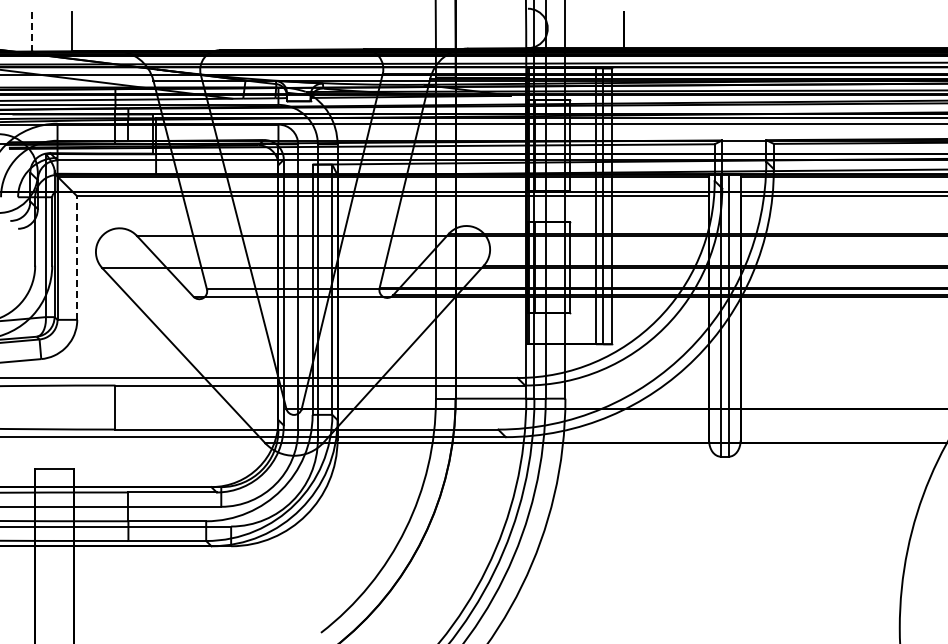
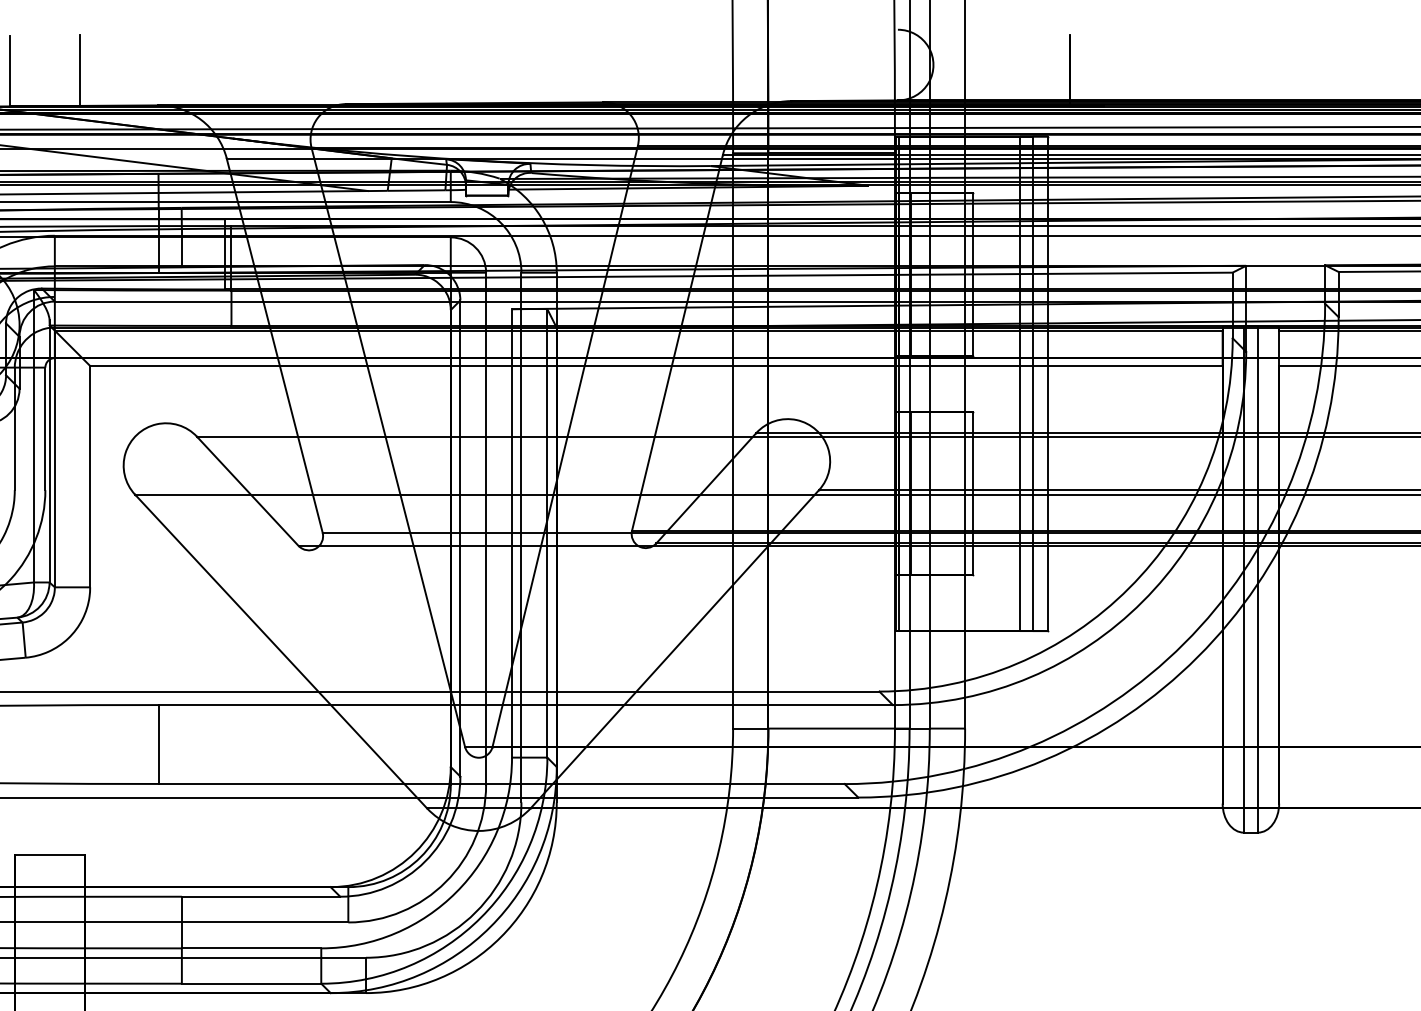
line: (32, 31) -> (9, 70), dashed -> solid
line: (77, 258) -> (90, 477), dashed -> solid

